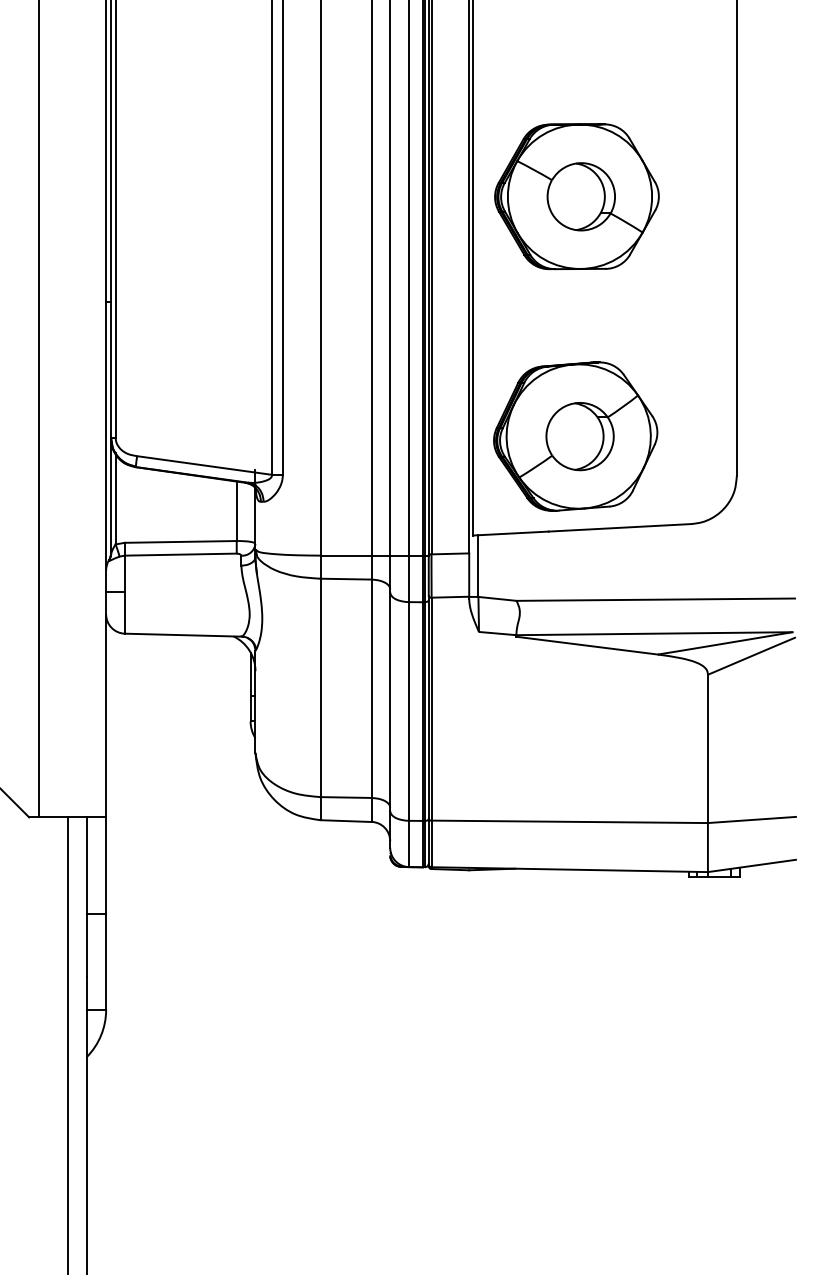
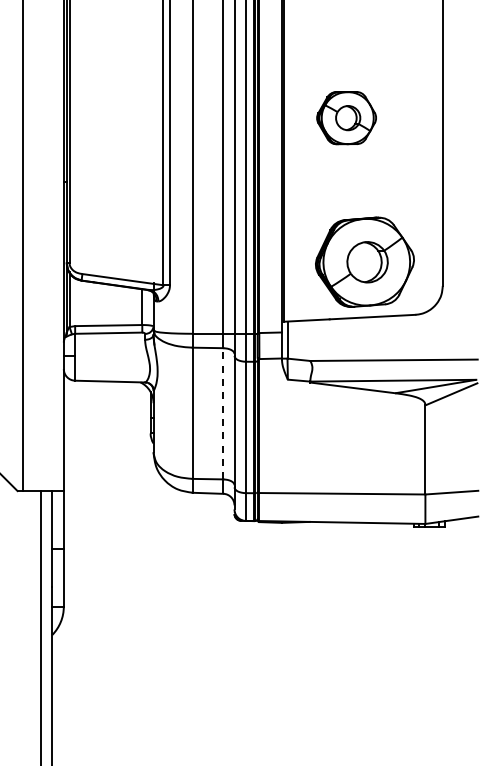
part: (576, 195) -> (346, 117), size x0.6
part: (574, 435) -> (364, 261), moved
line: (371, 688) -> (223, 413), solid -> dashed

